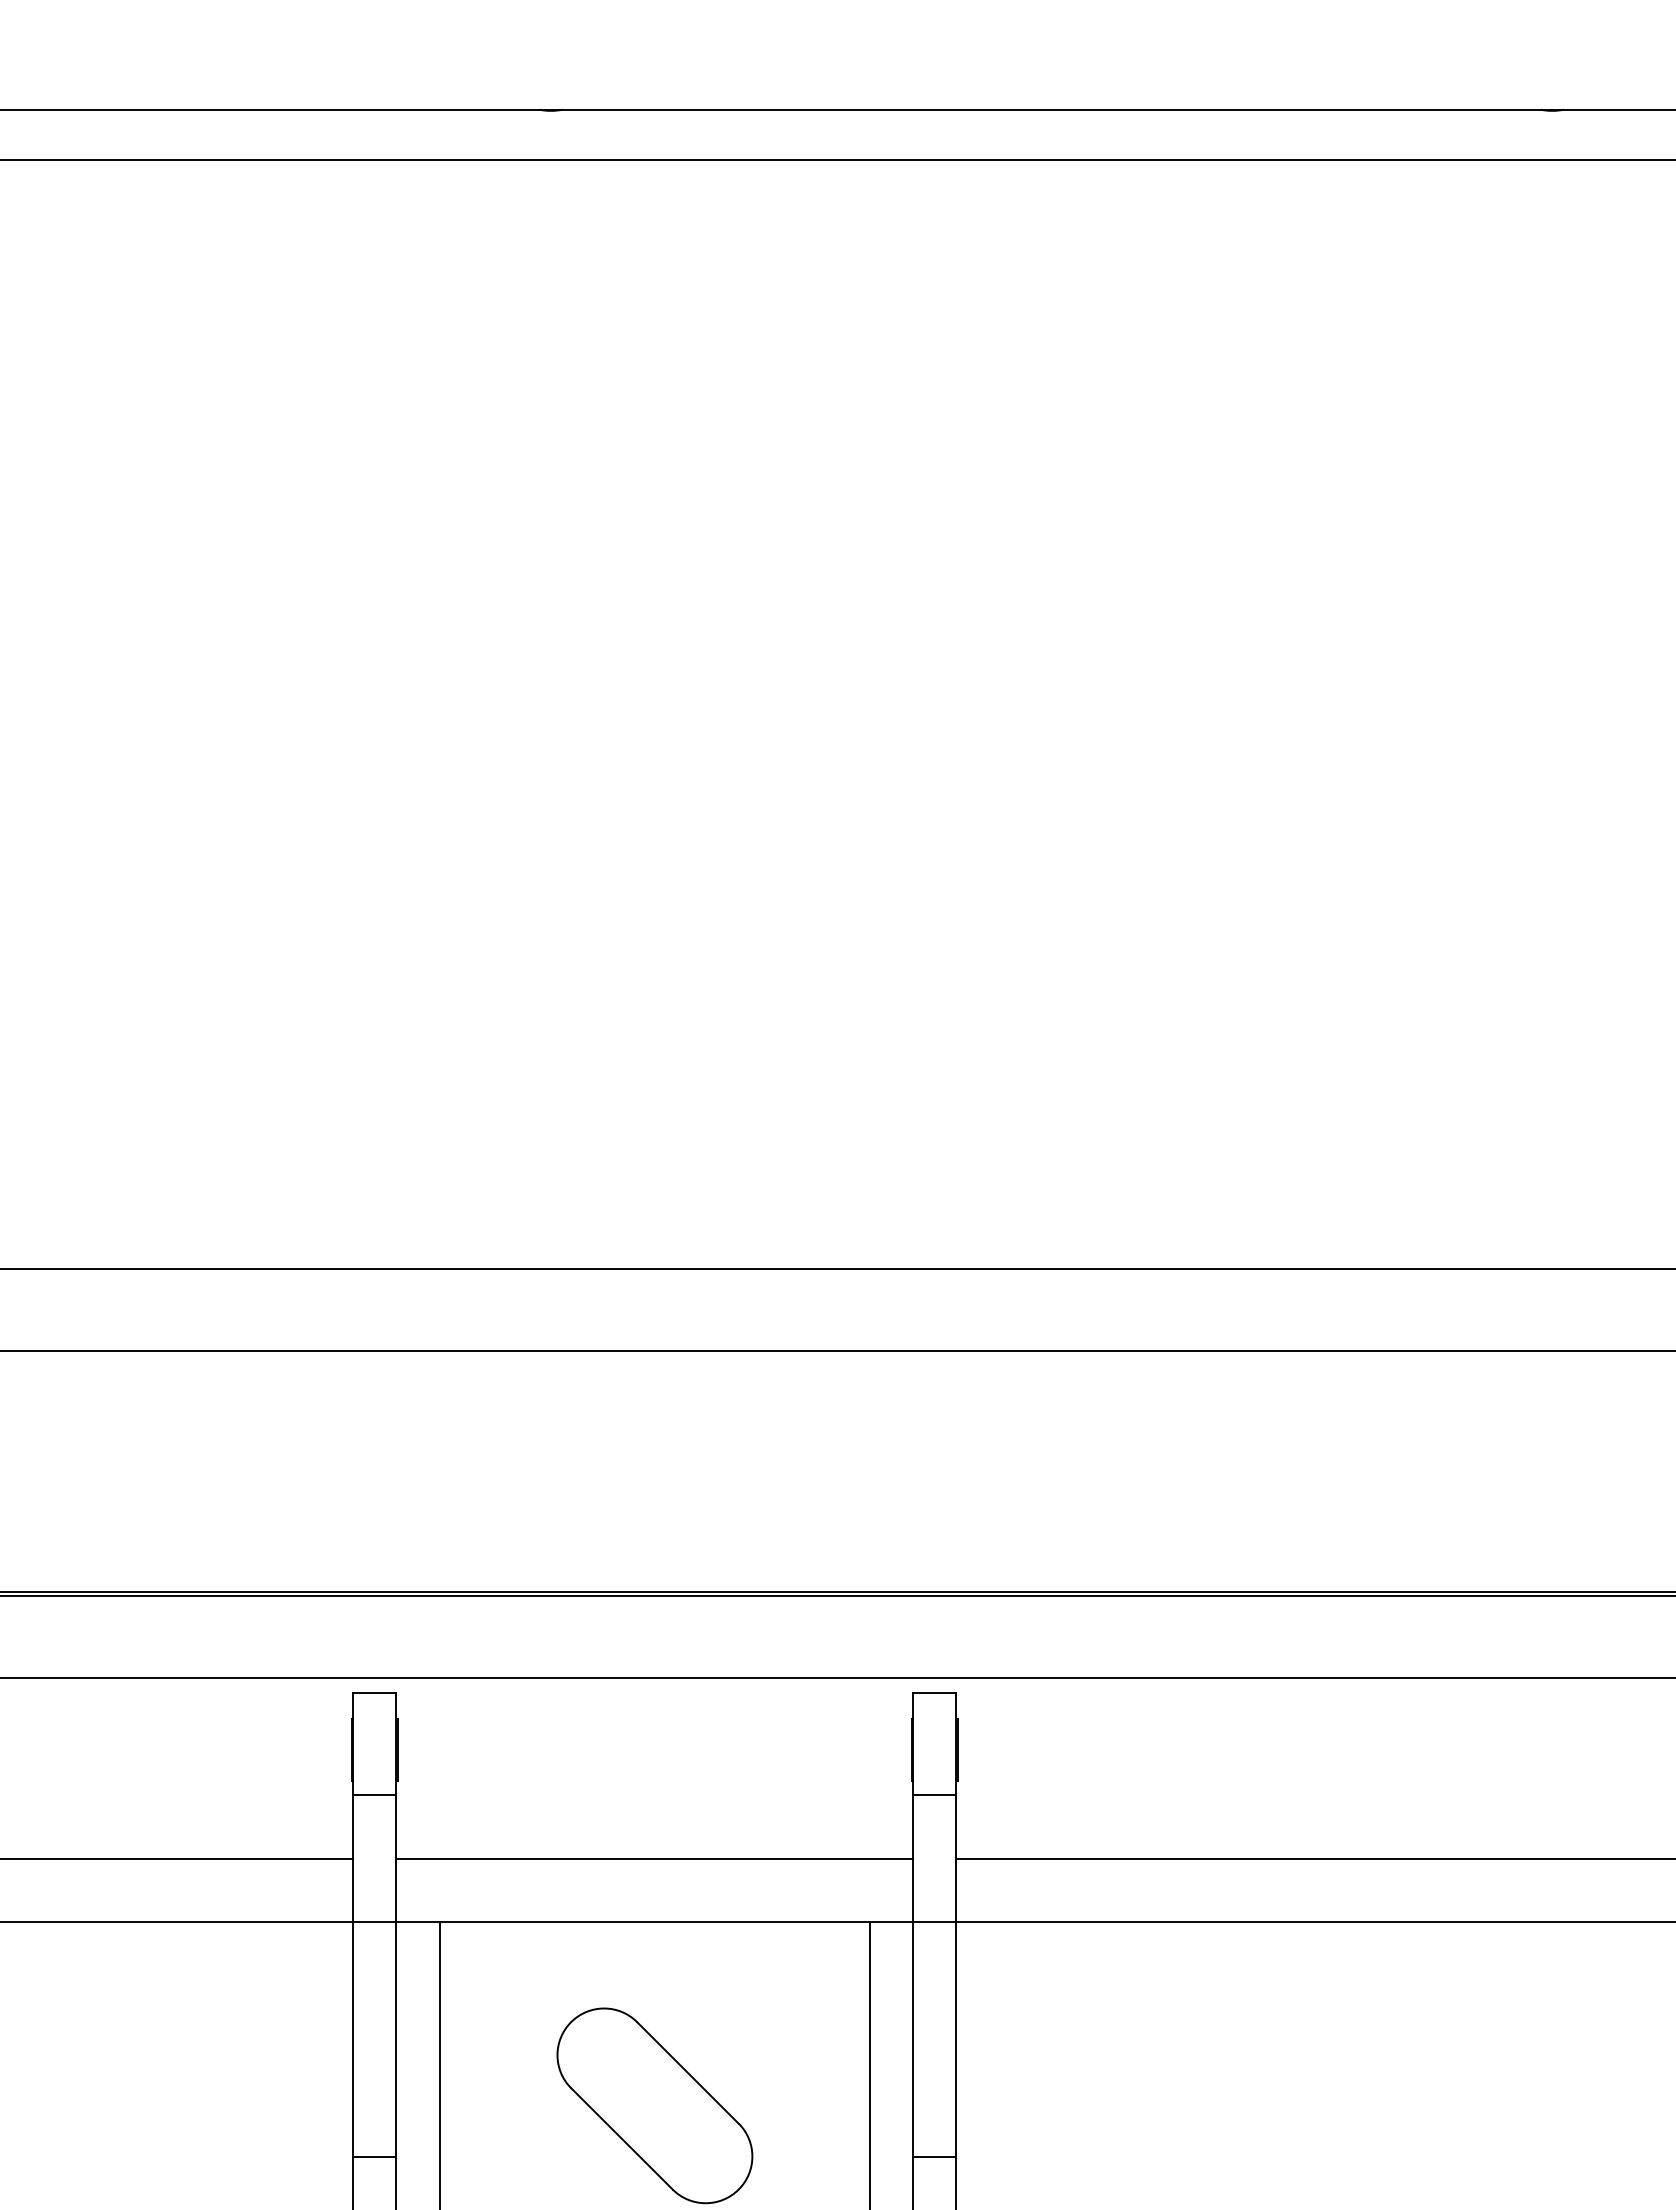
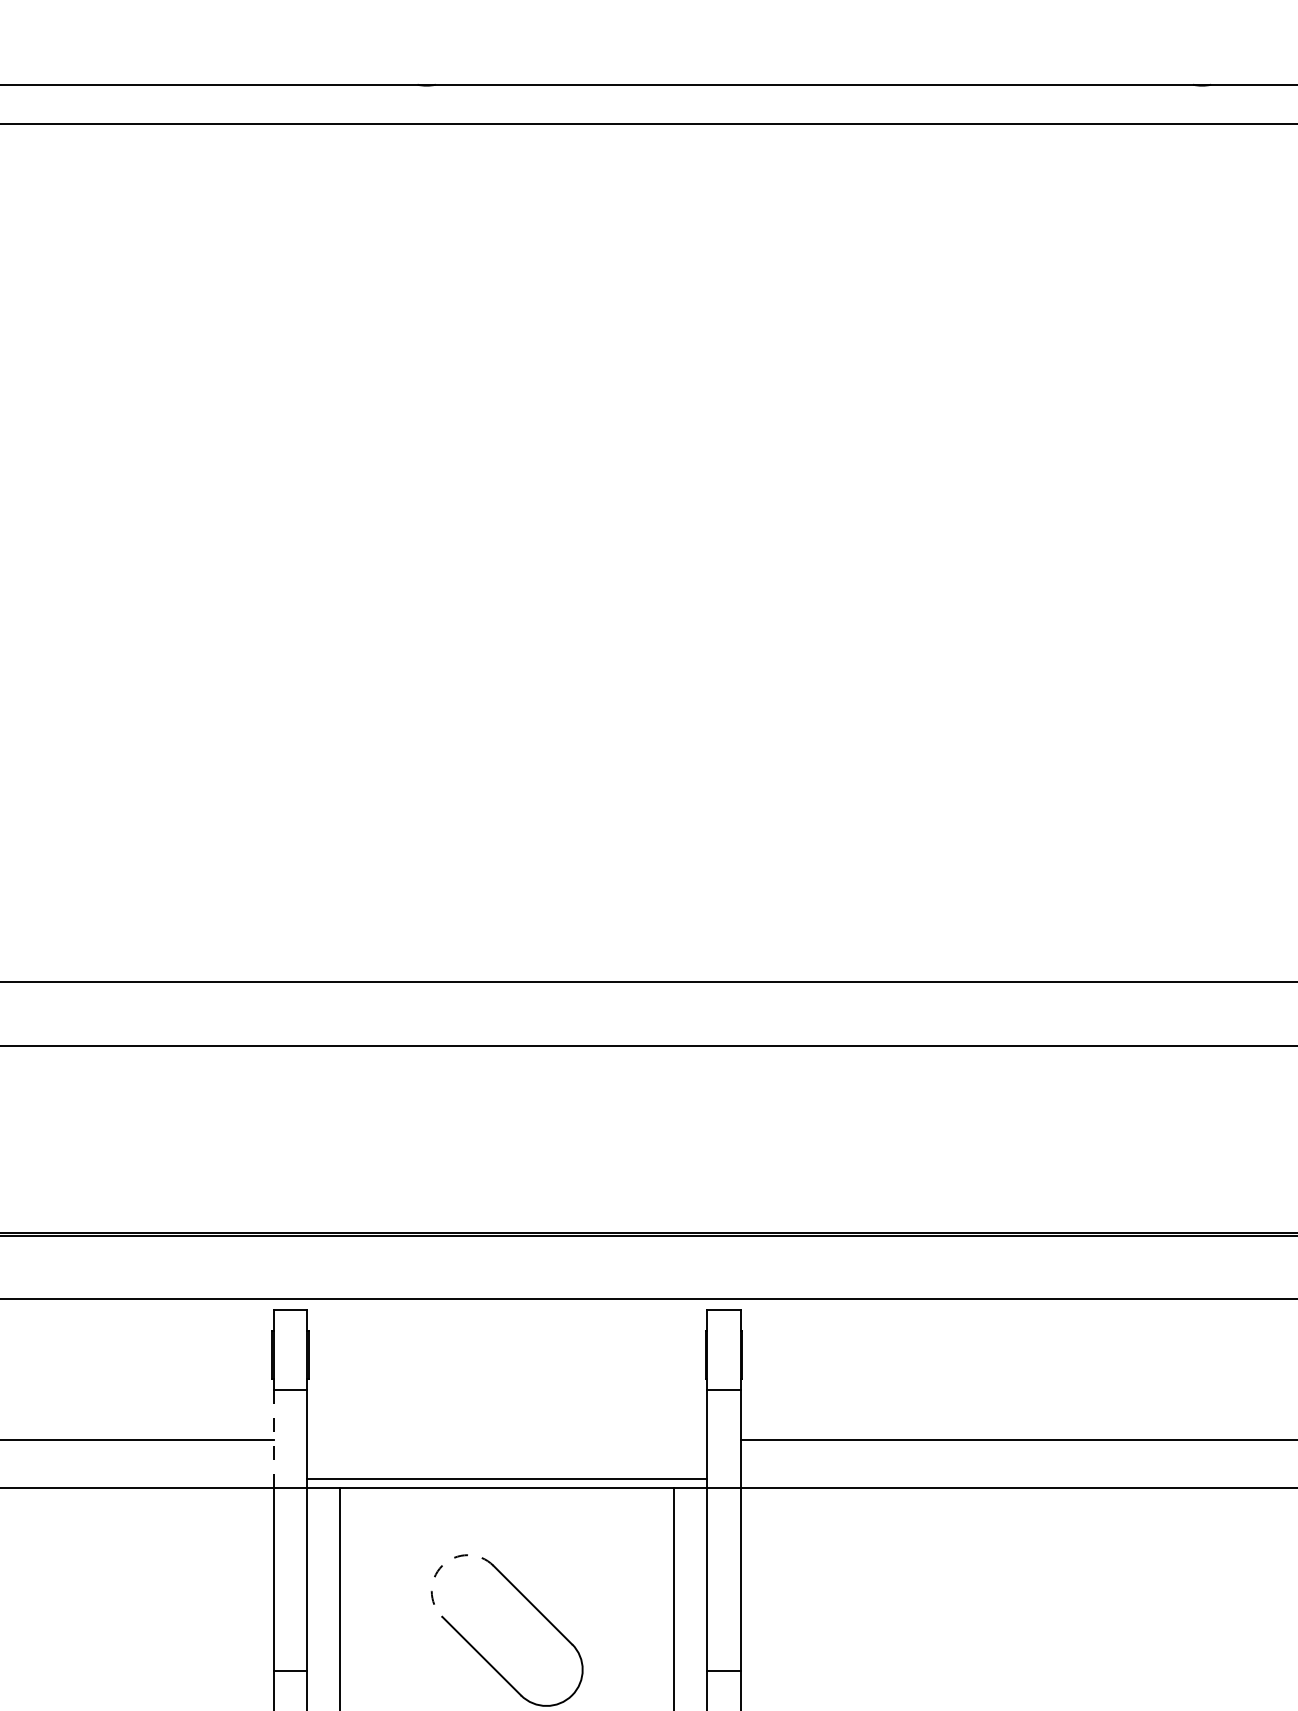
line: (353, 1858) -> (273, 1439), solid -> dashed
line: (654, 1859) -> (506, 1479), moved
arc: (571, 2022) -> (442, 1566), solid -> dashed

